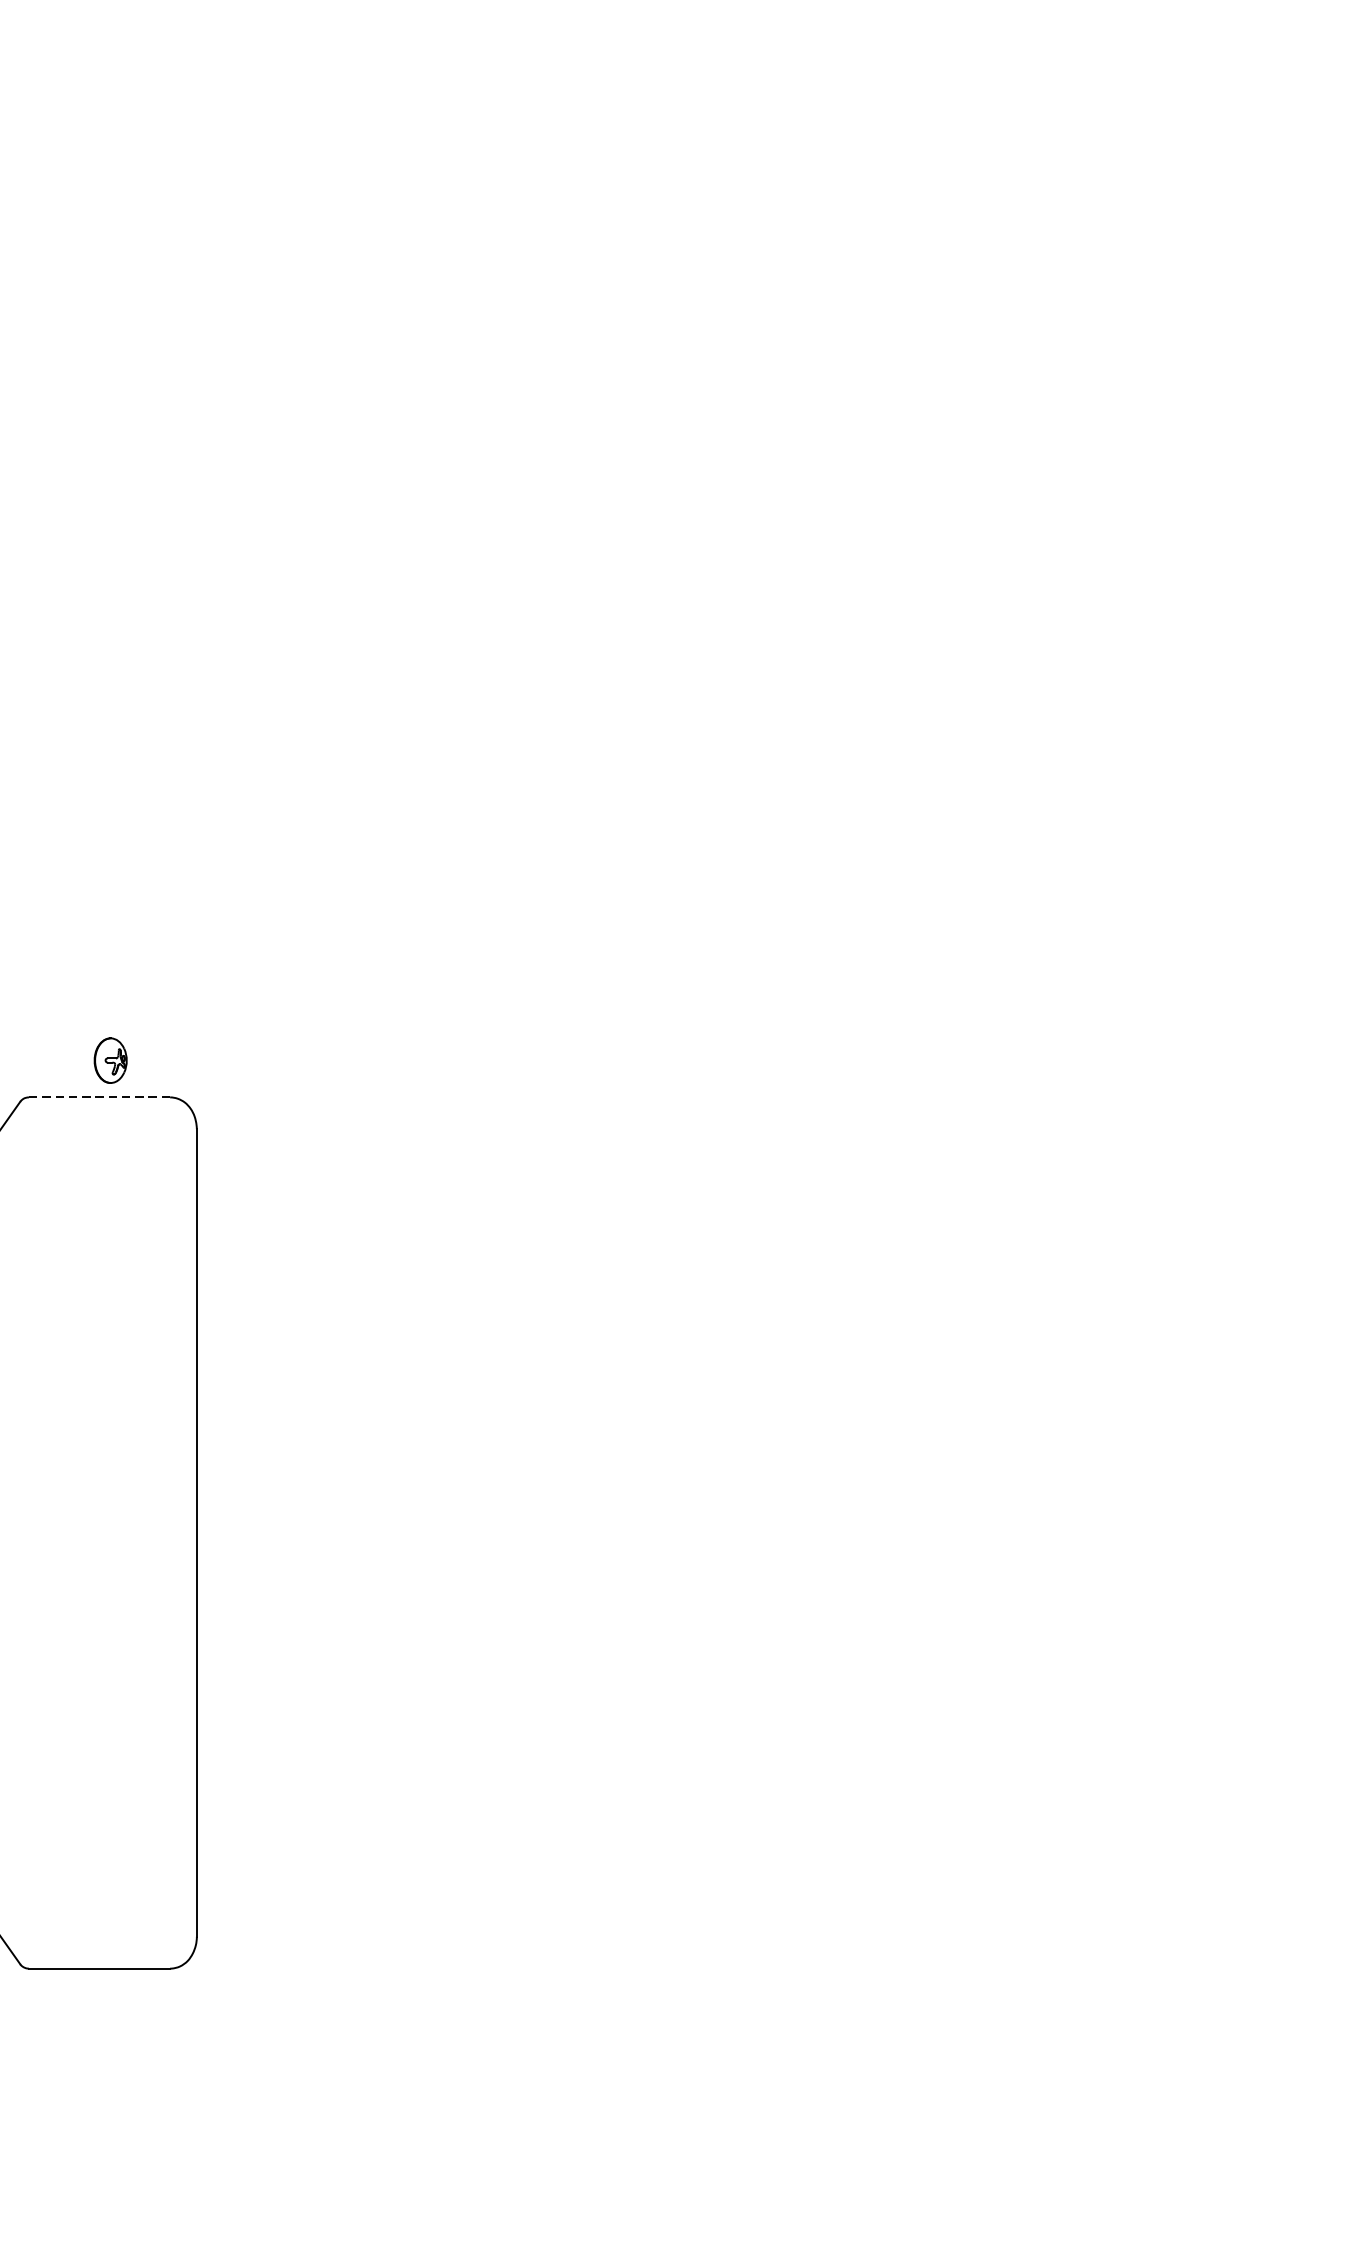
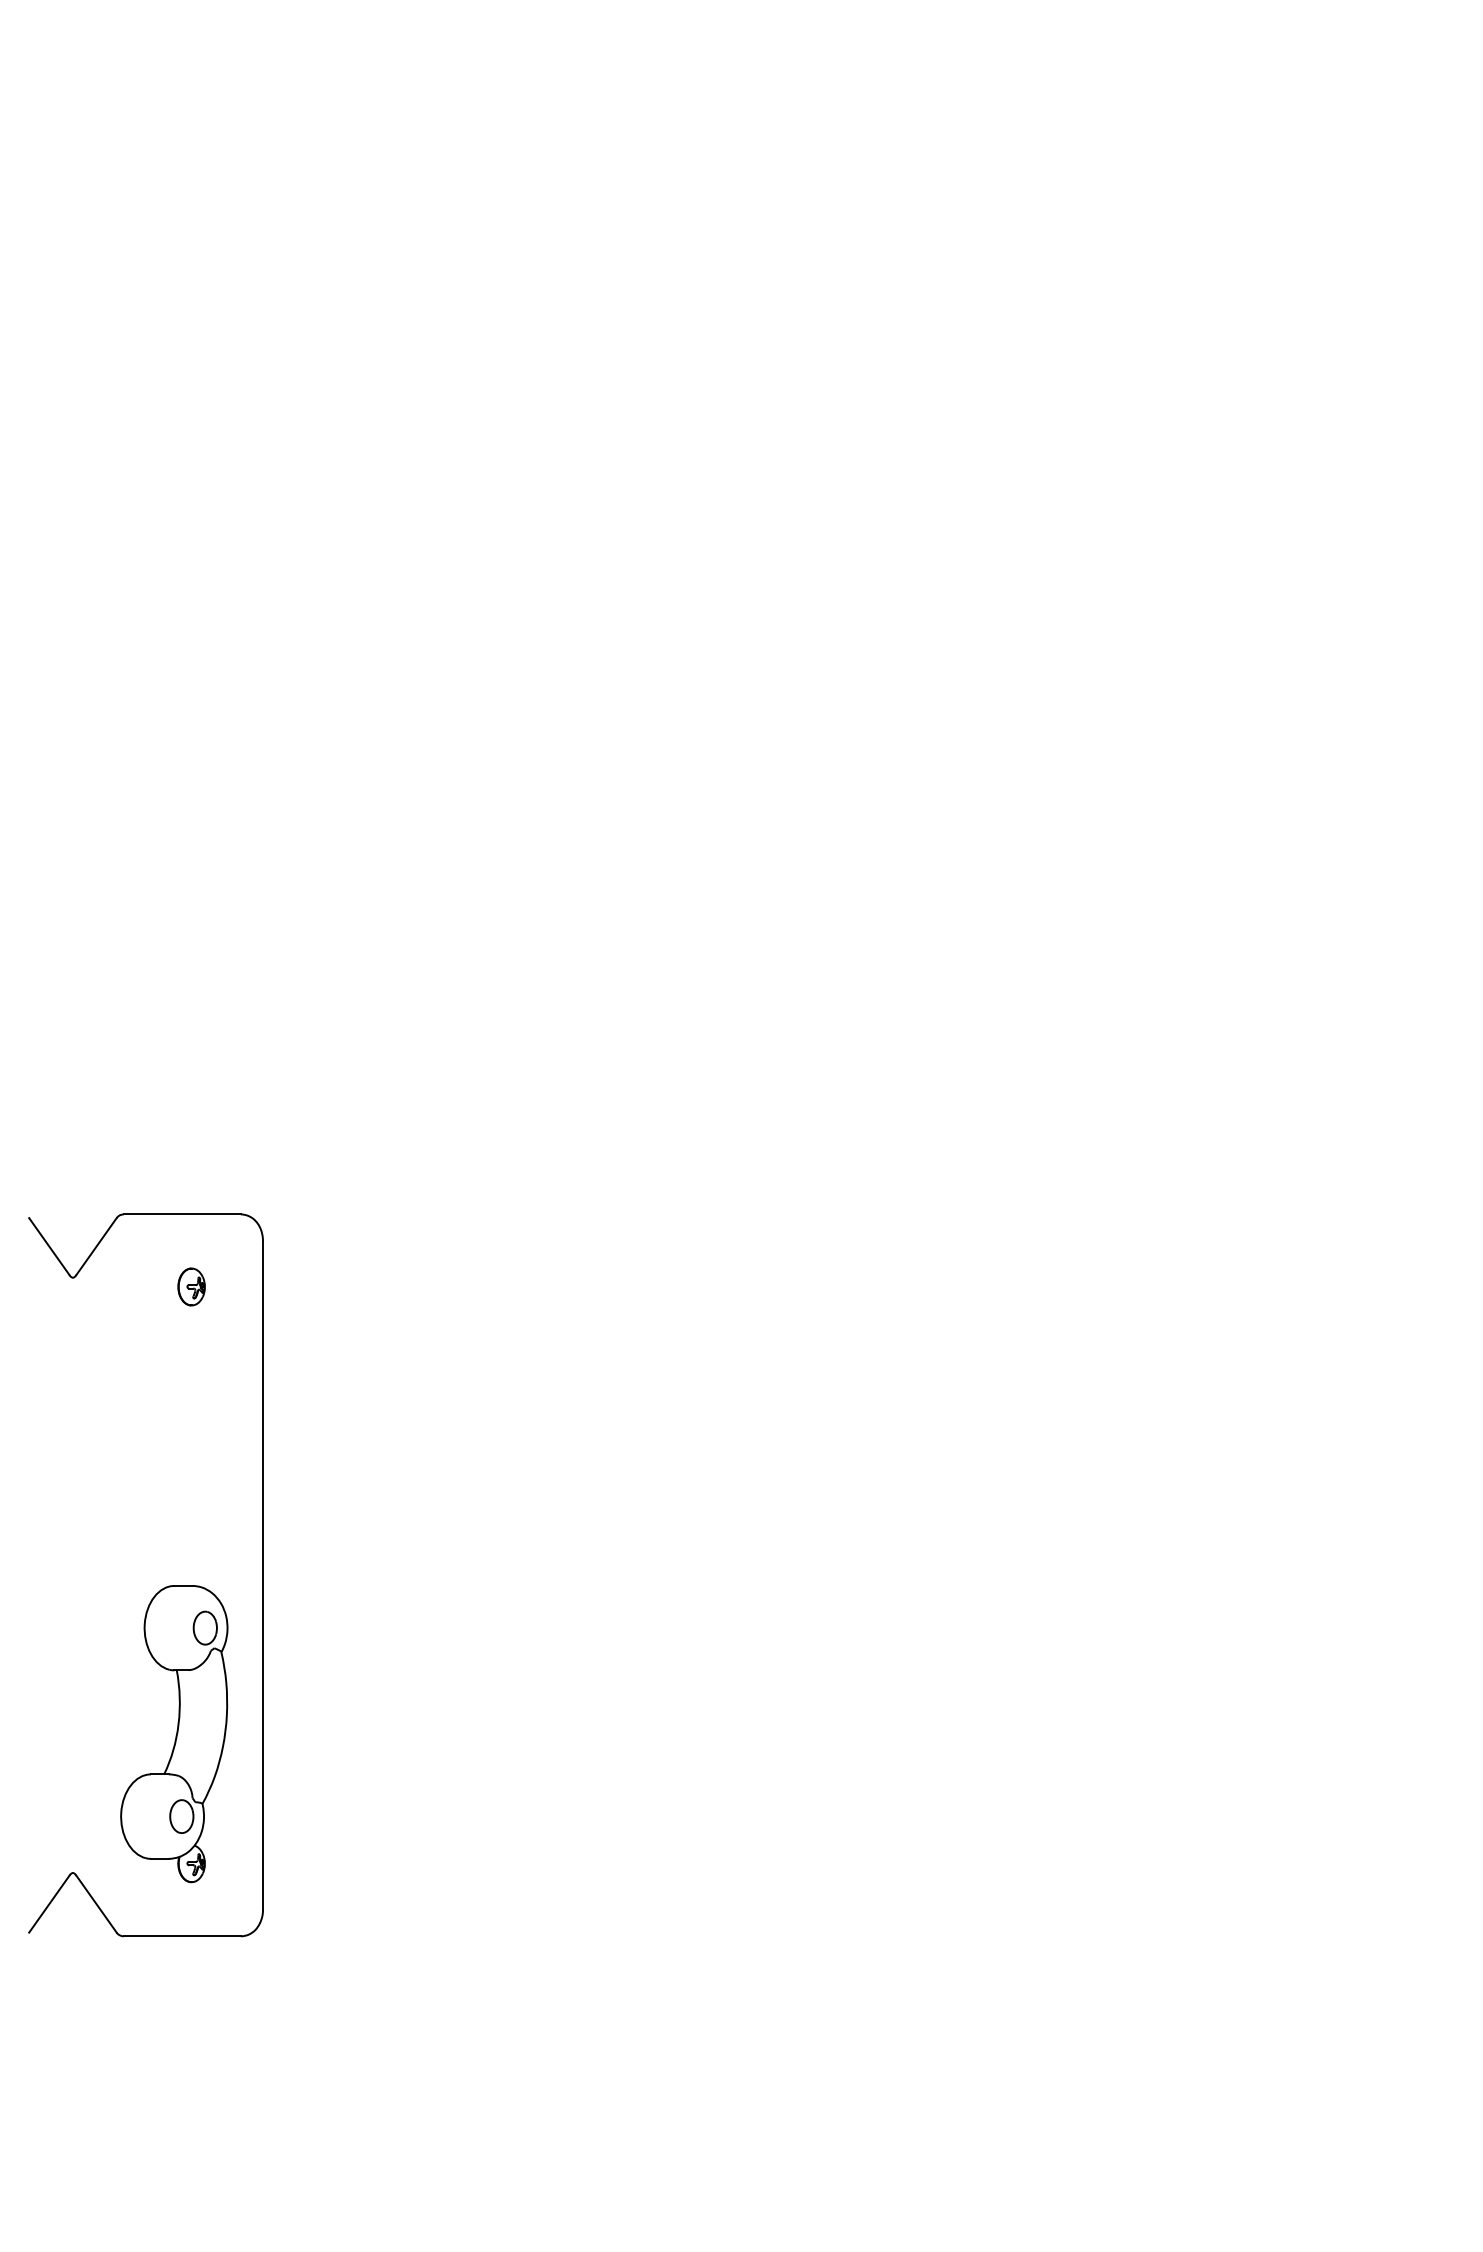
part: (110, 1060) -> (191, 1286), moved
line: (99, 1097) -> (182, 1214), dashed -> solid
part: (90, 1725) -> (174, 1734), added

